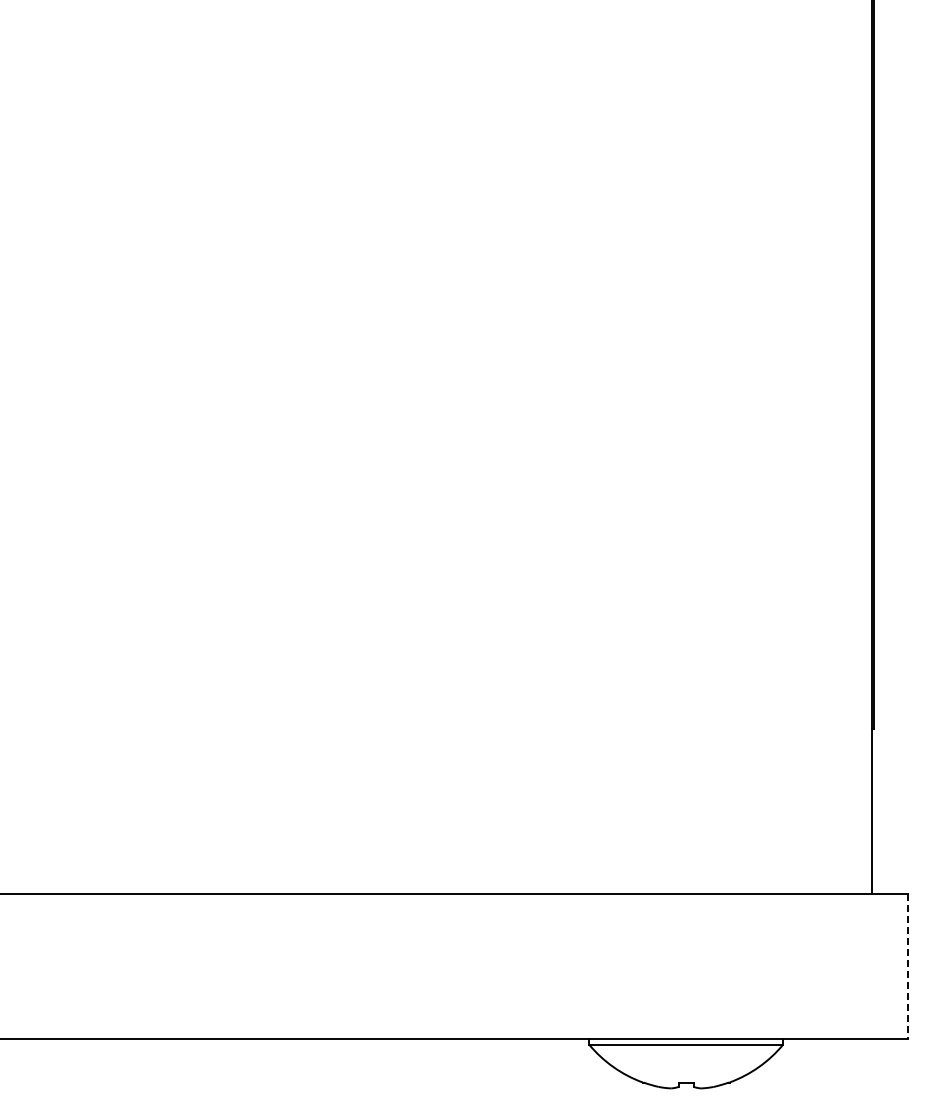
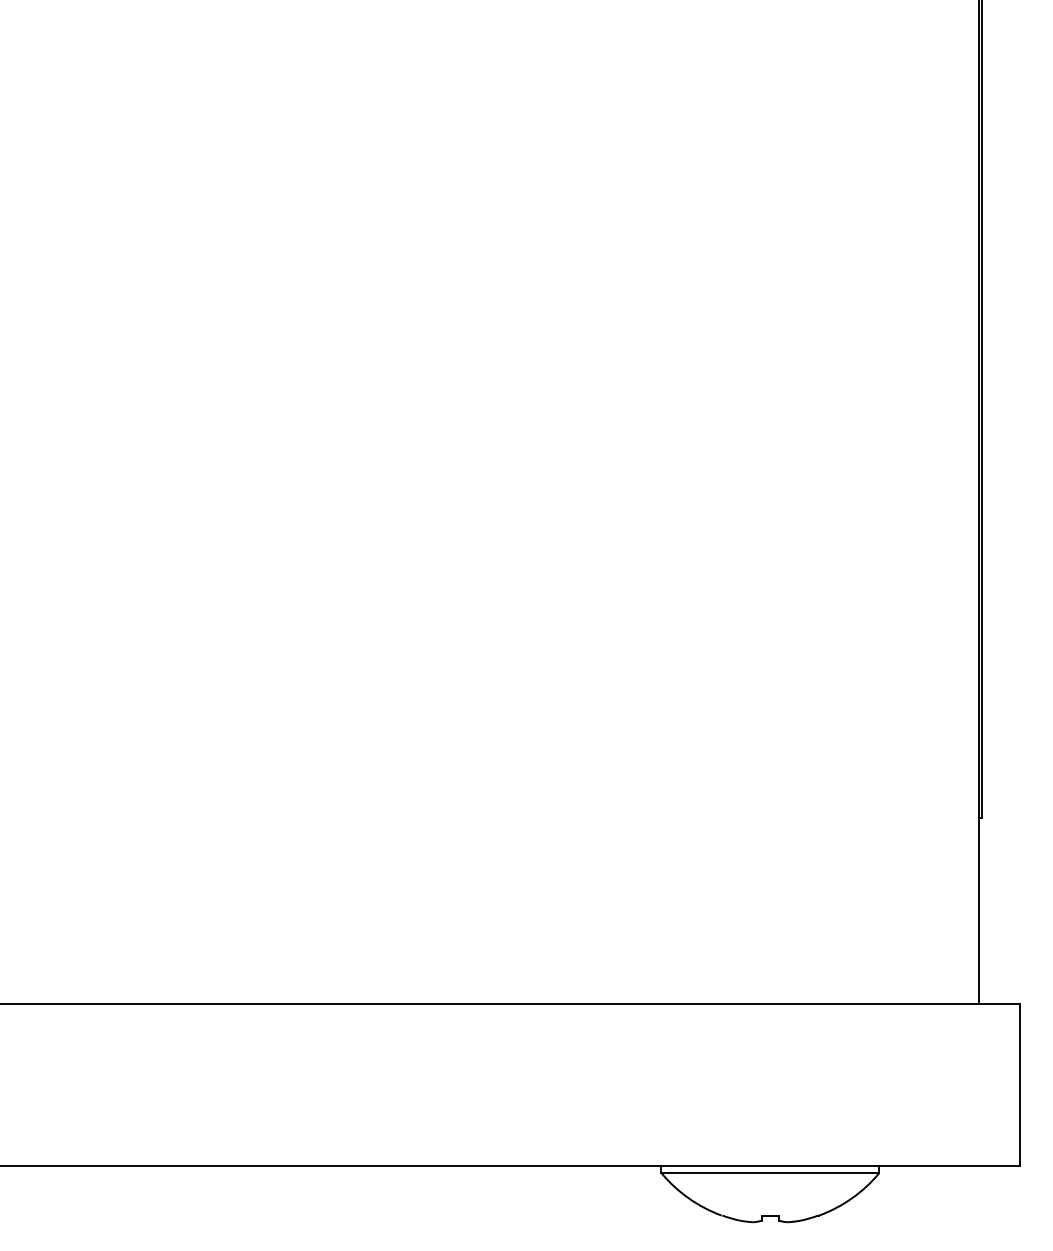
line: (908, 966) -> (1020, 1085), dashed -> solid

